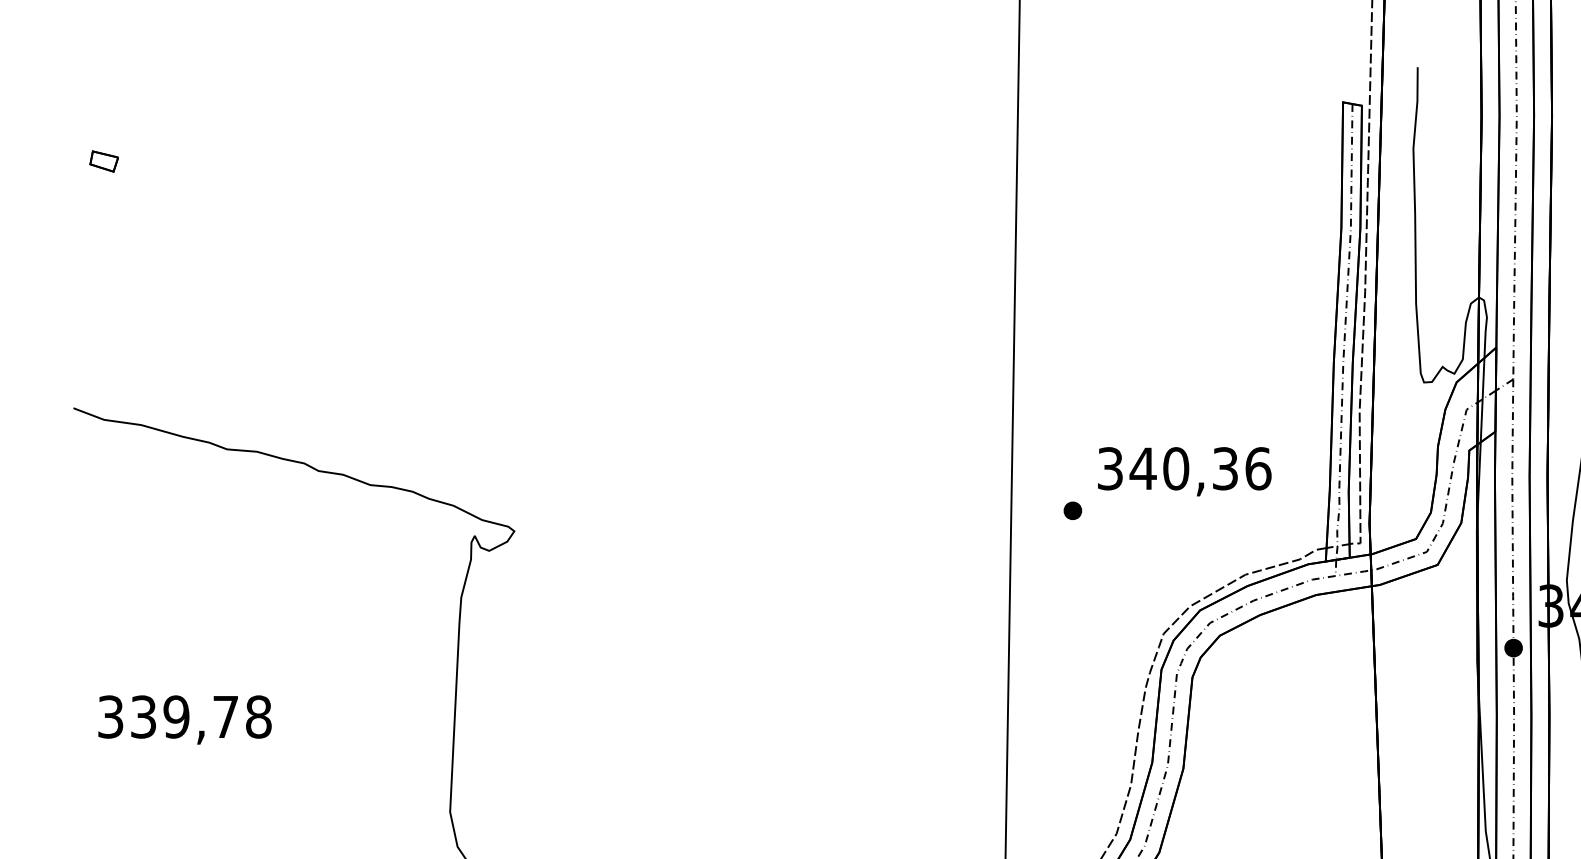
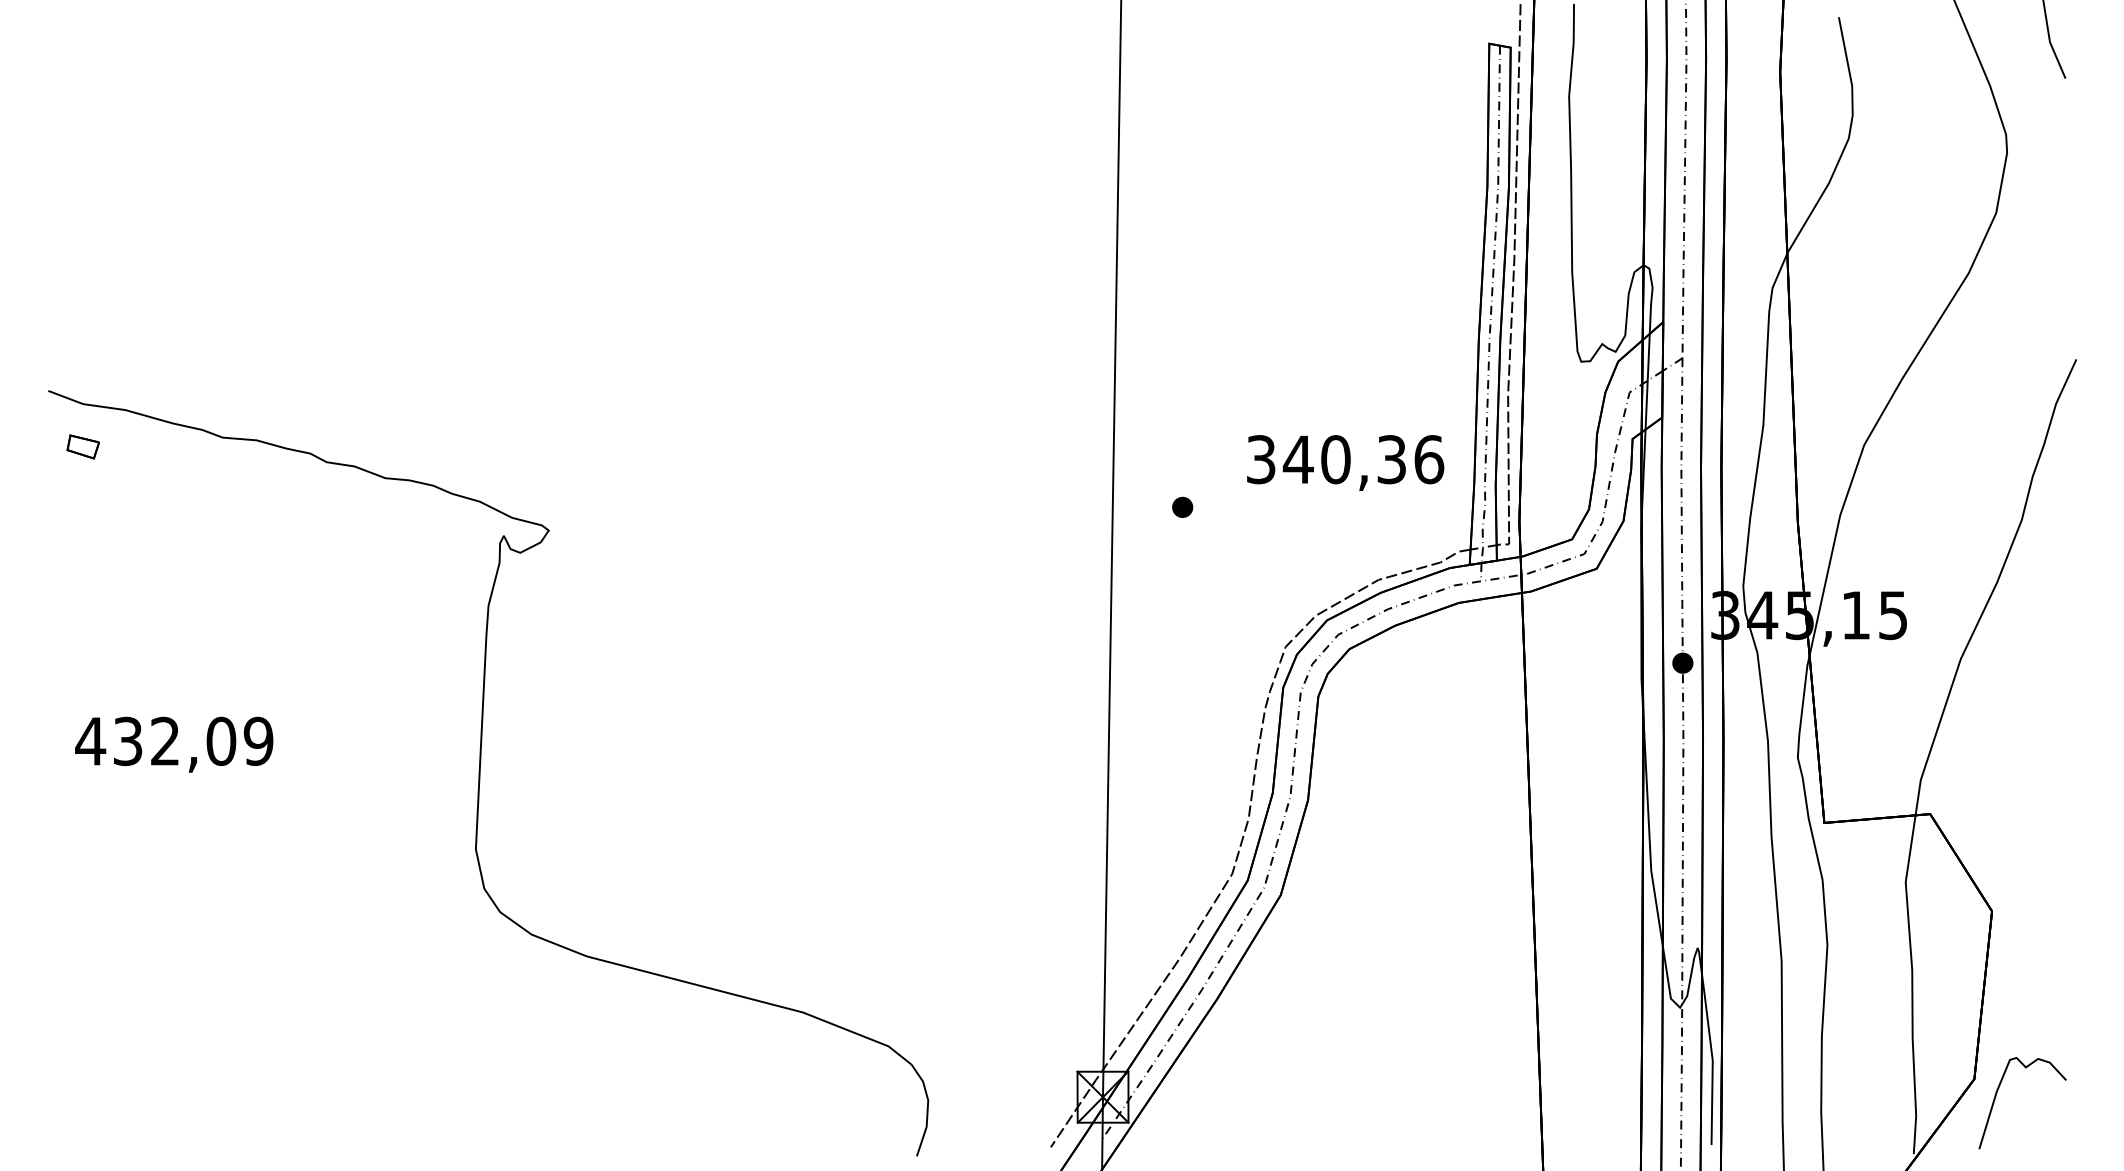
part: (103, 161) -> (82, 446), moved
text: (1184, 471) -> (1345, 462), moved
text: (184, 717) -> (174, 741), 339,78 -> 432,09

